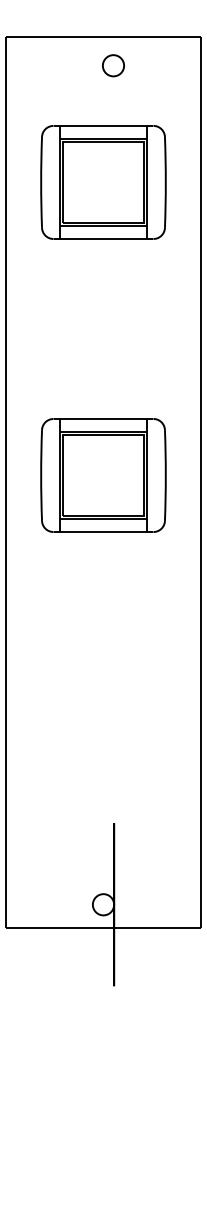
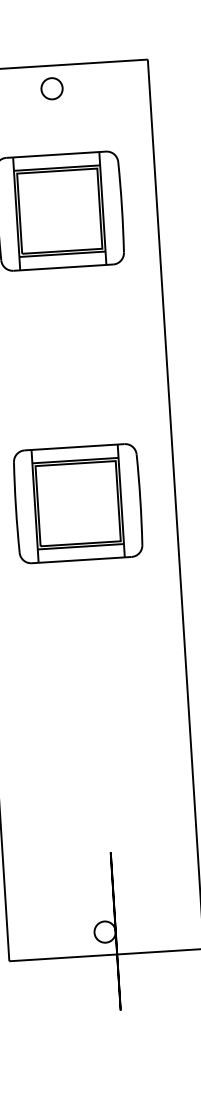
part: (113, 65) -> (52, 88), moved

